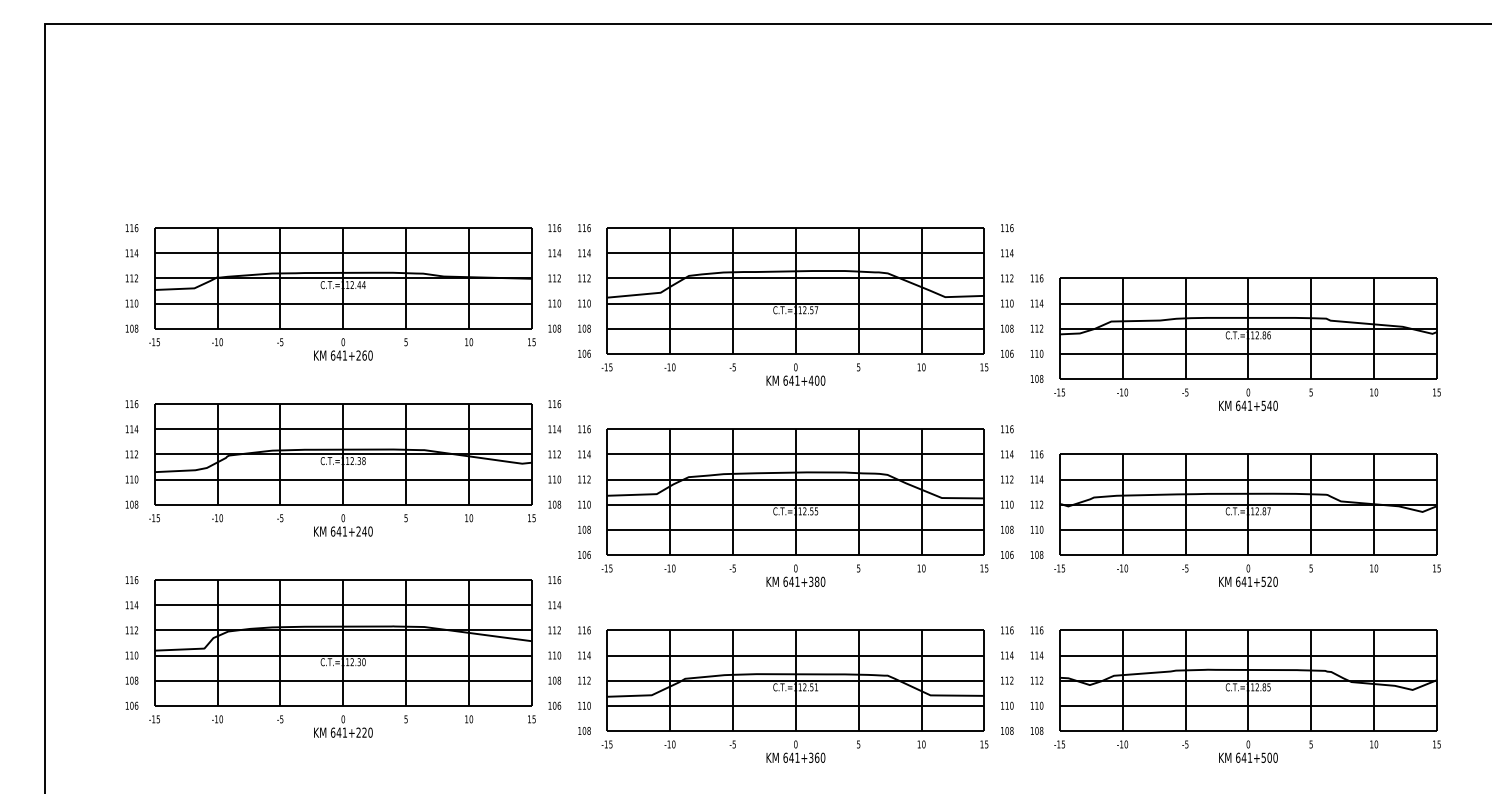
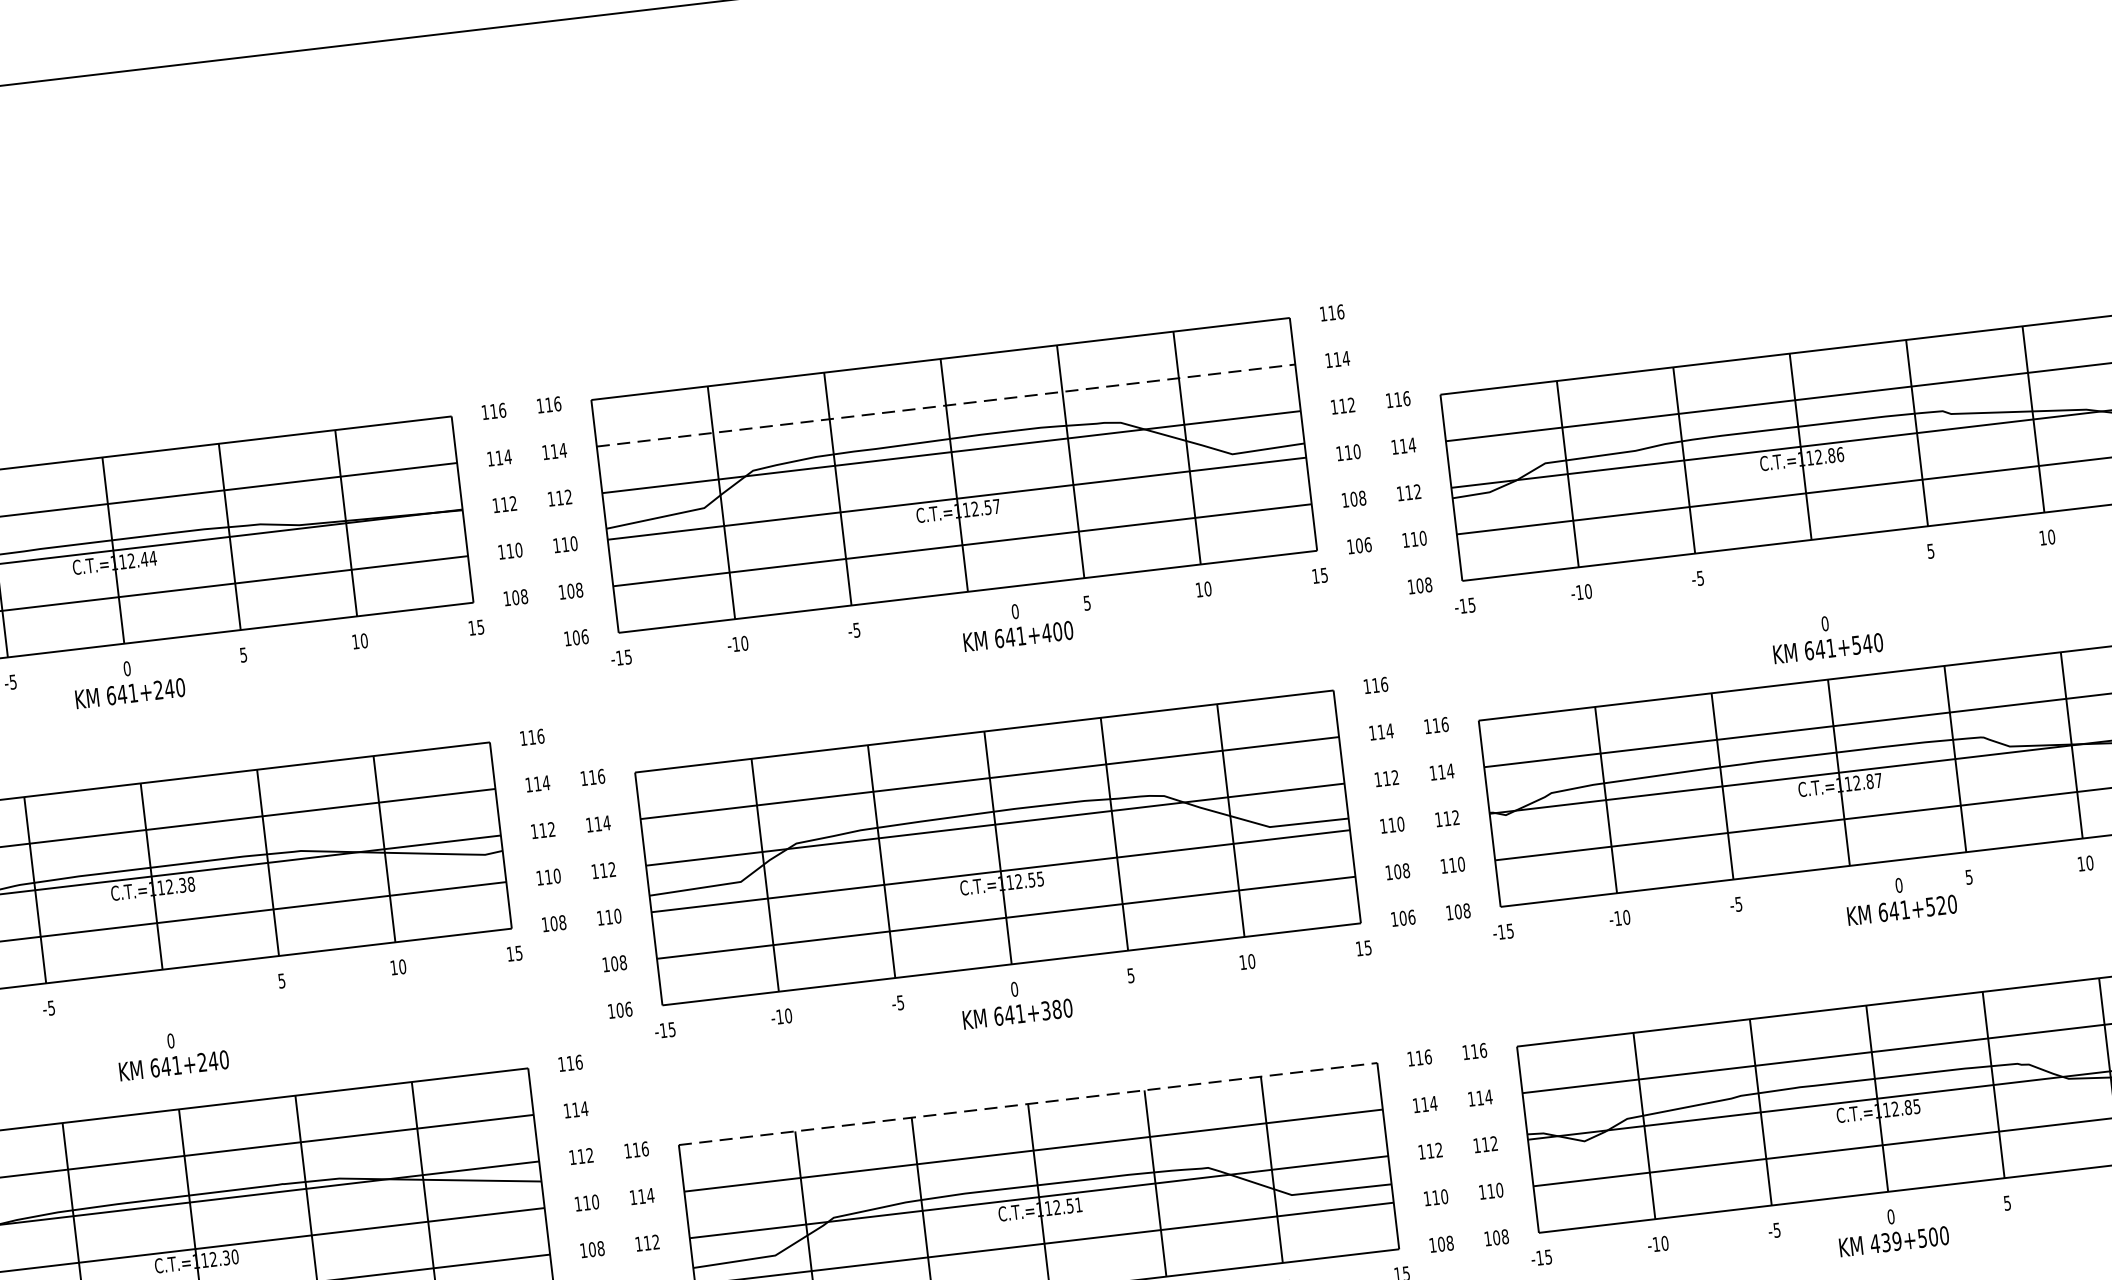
line: (795, 253) -> (945, 406), solid -> dashed
text: (364, 355) -> (169, 688), 641+260 -> 641+240
text: (795, 374) -> (1016, 624), moved
text: (1248, 399) -> (1826, 636), moved
text: (343, 525) -> (172, 1054), moved
text: (1248, 575) -> (1900, 898), moved
line: (795, 630) -> (1027, 1104), solid -> dashed
text: (1243, 757) -> (1884, 1242), 641+500 -> 439+500

